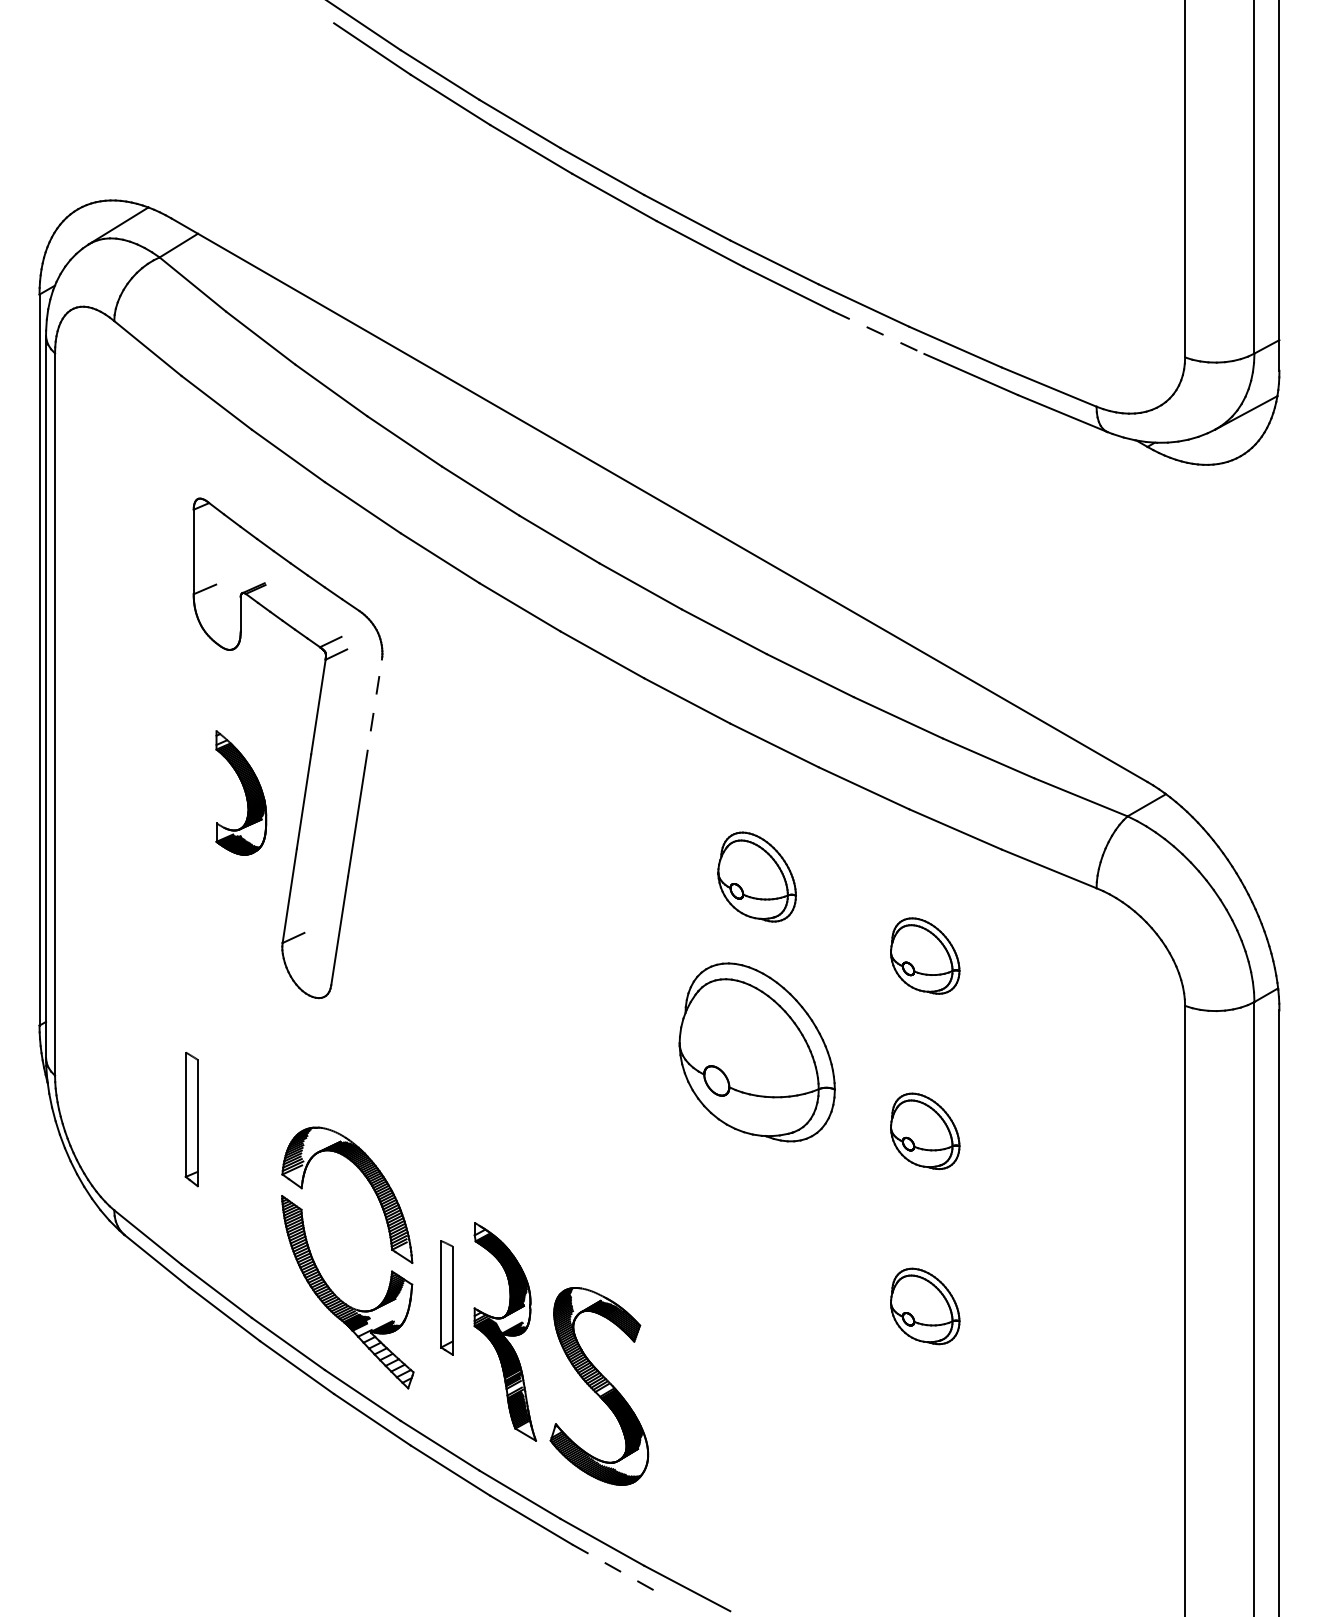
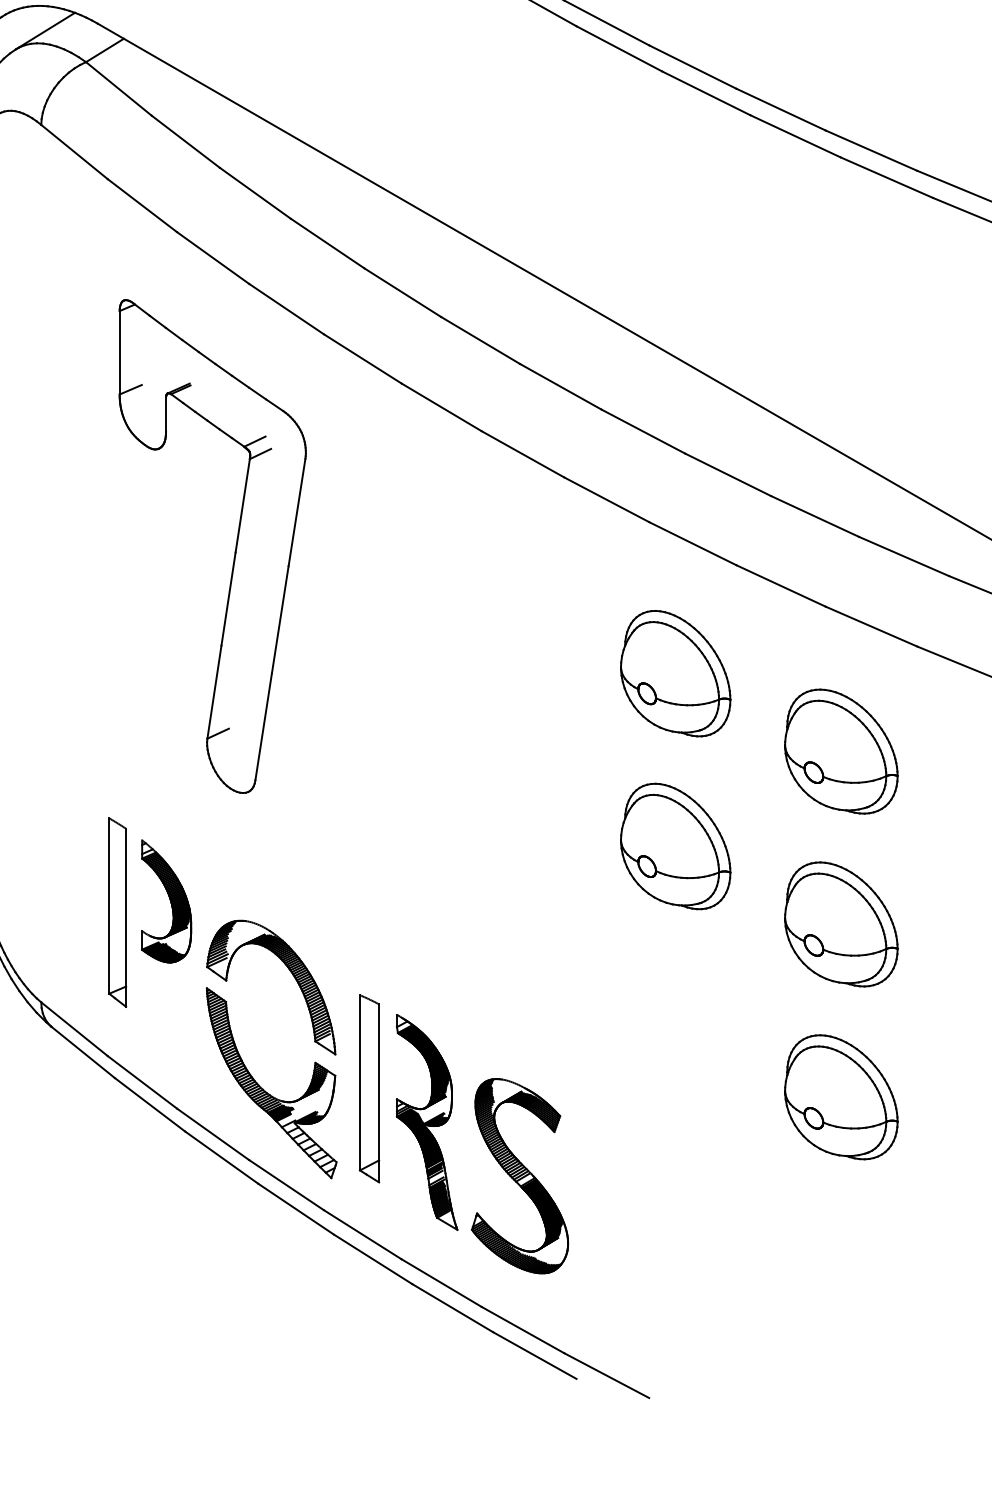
line: (879, 332) -> (796, 136), dashed -> solid
line: (373, 713) -> (297, 512), dashed -> solid
part: (241, 792) -> (166, 900), moved
part: (756, 876) -> (675, 673), size x1.43
part: (925, 955) -> (841, 750), size x1.67
part: (756, 1051) -> (675, 845), size x0.71
part: (191, 1119) -> (117, 912), size x1.43
part: (925, 1131) -> (841, 924), size x1.67
part: (446, 1297) -> (369, 1088), size x1.67
part: (925, 1306) -> (841, 1097), size x1.67
line: (614, 1568) -> (534, 1355), dashed -> solid

